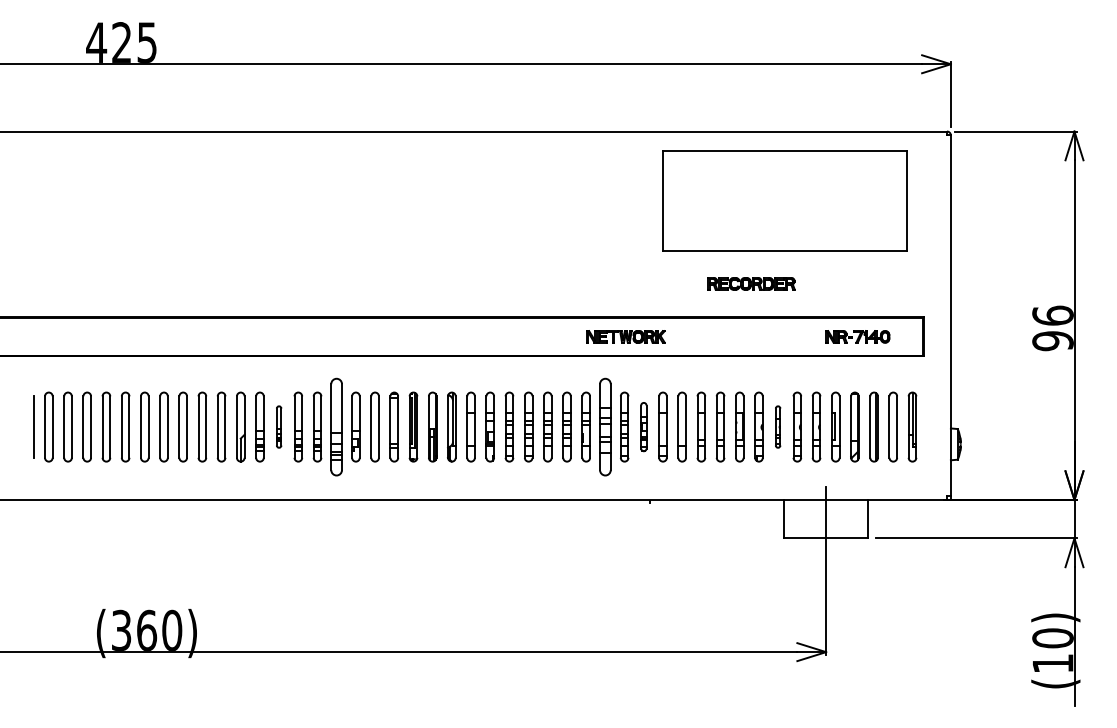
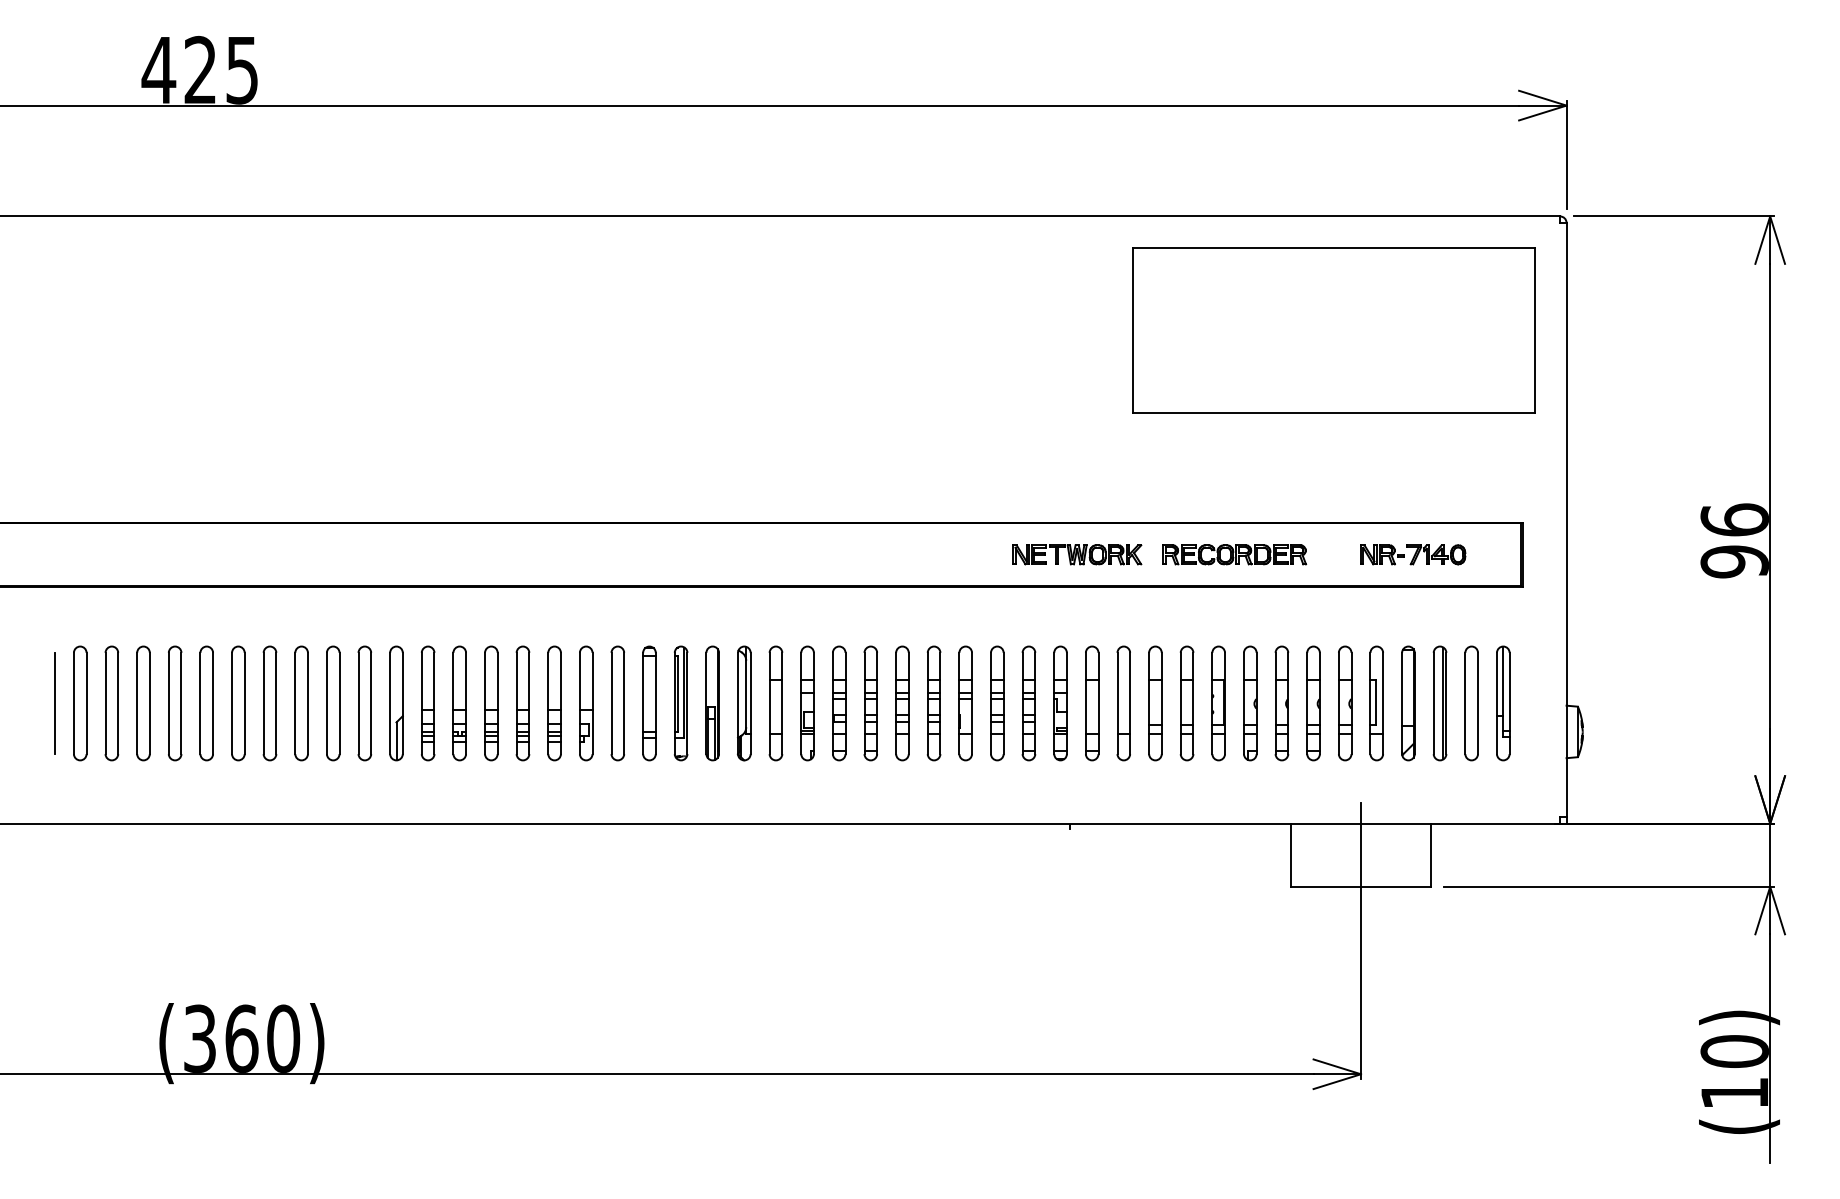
part: (784, 200) -> (1333, 330), moved
part: (751, 283) -> (1234, 554), moved
part: (625, 336) -> (1076, 554), moved
part: (278, 426) -> (458, 702), size x1.67
part: (336, 426) -> (554, 702), size x0.71
part: (605, 426) -> (997, 702), size x0.71
part: (643, 426) -> (1060, 702), size x1.43
part: (777, 426) -> (1280, 702), size x1.67

